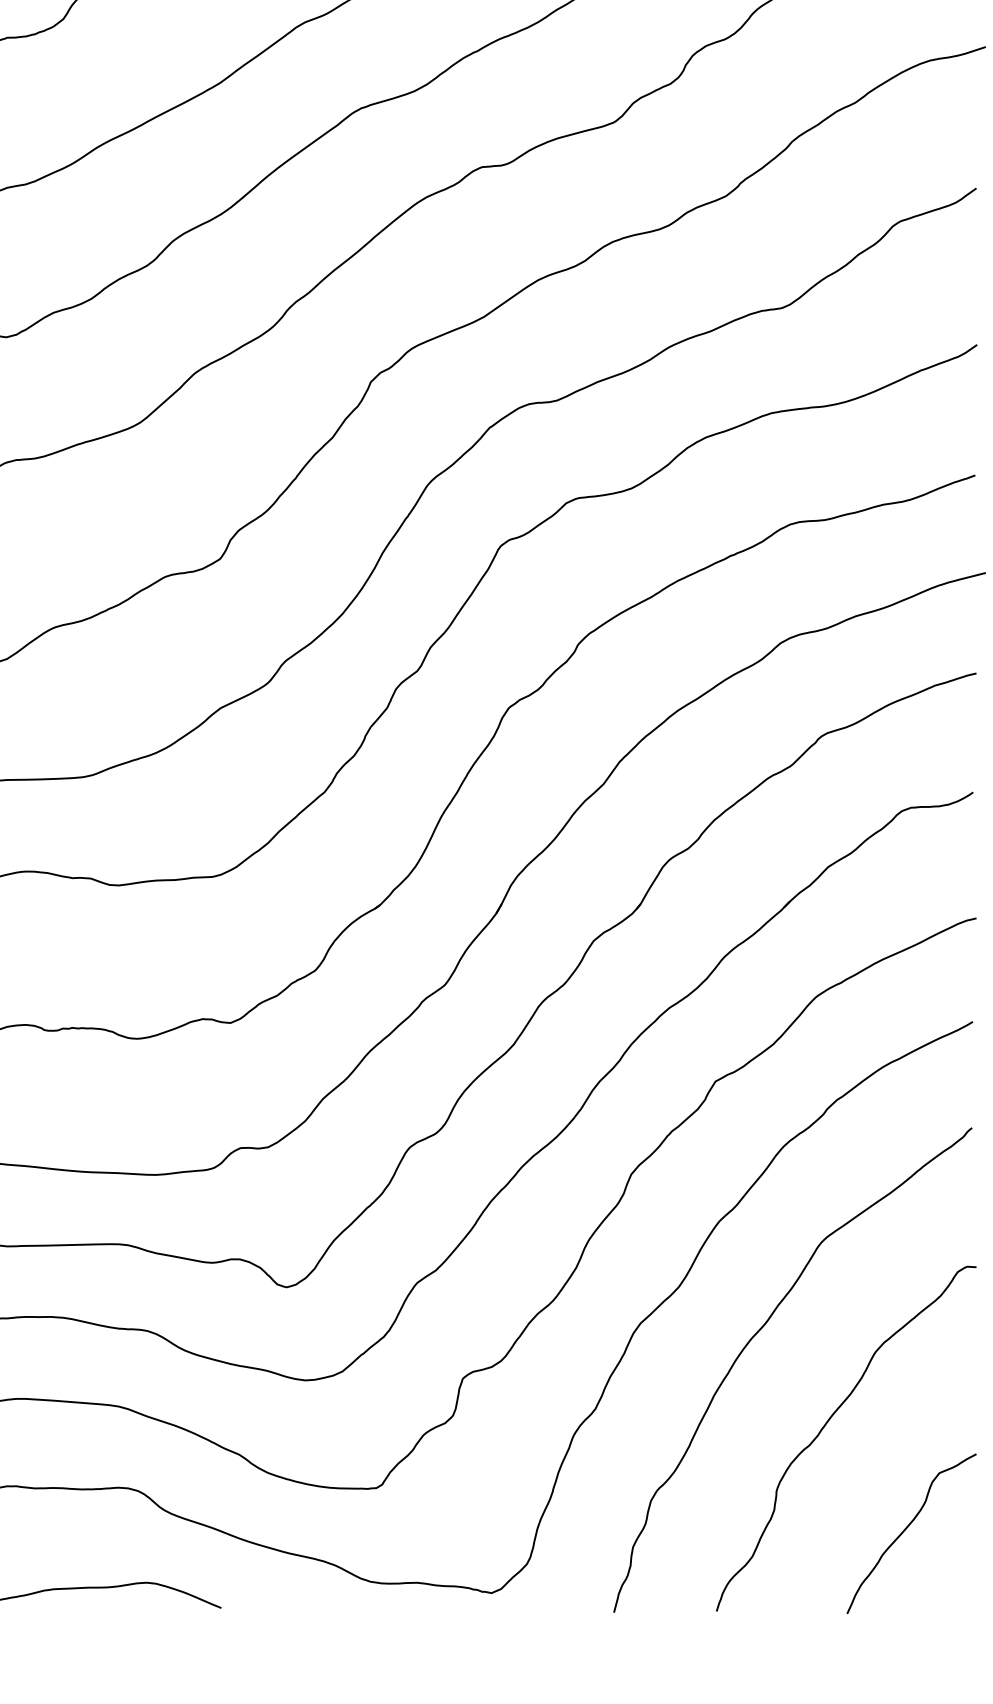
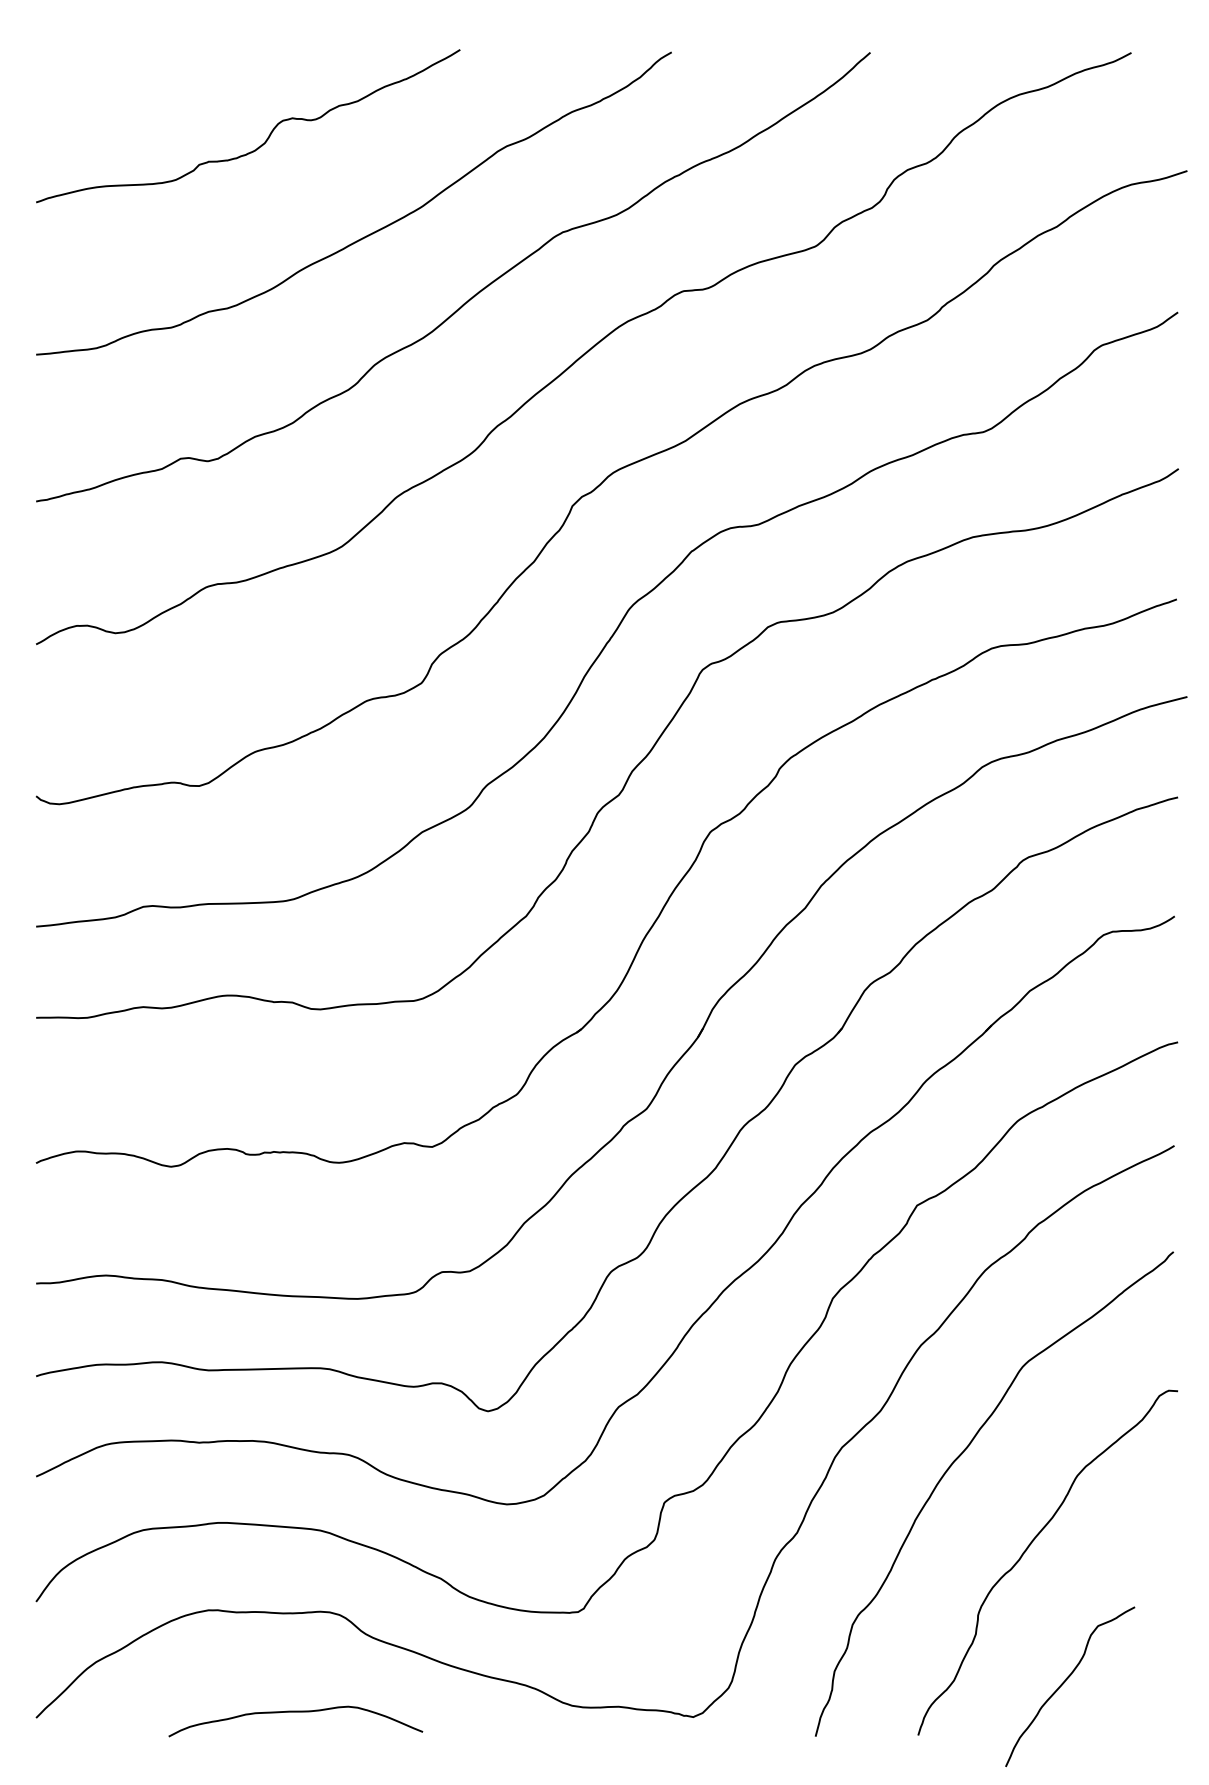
curve: (906, 1529) -> (1065, 1682), moved

